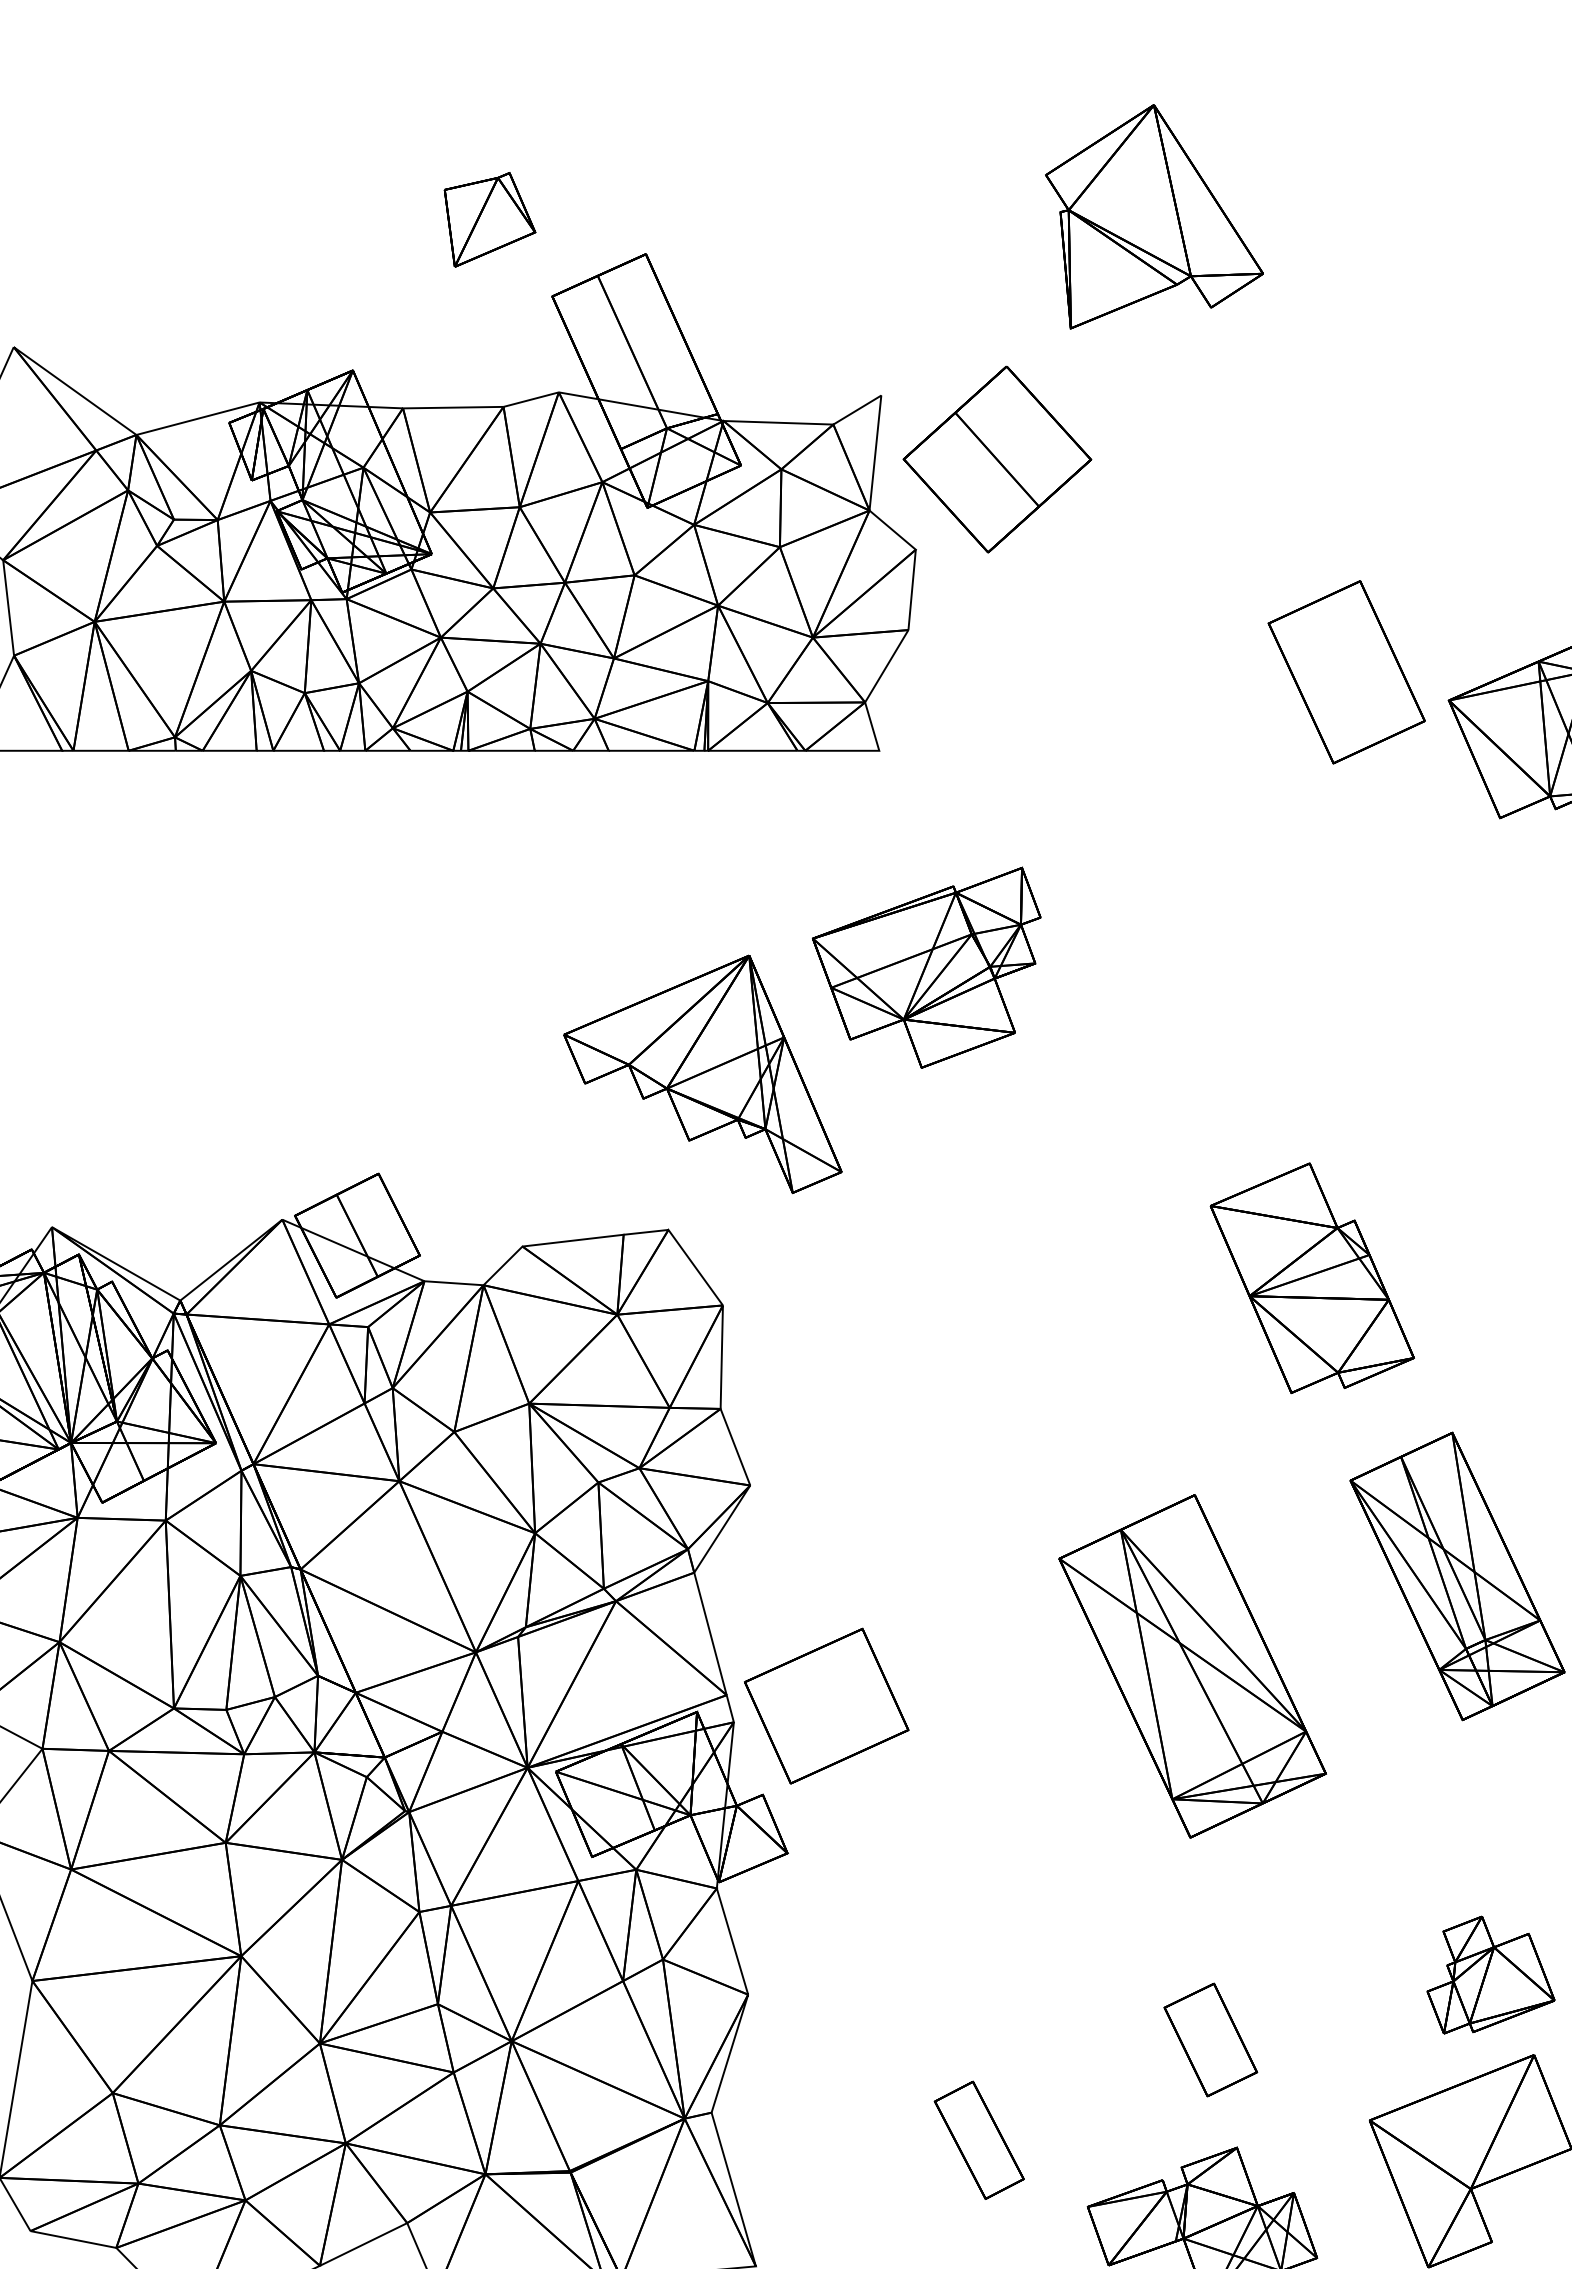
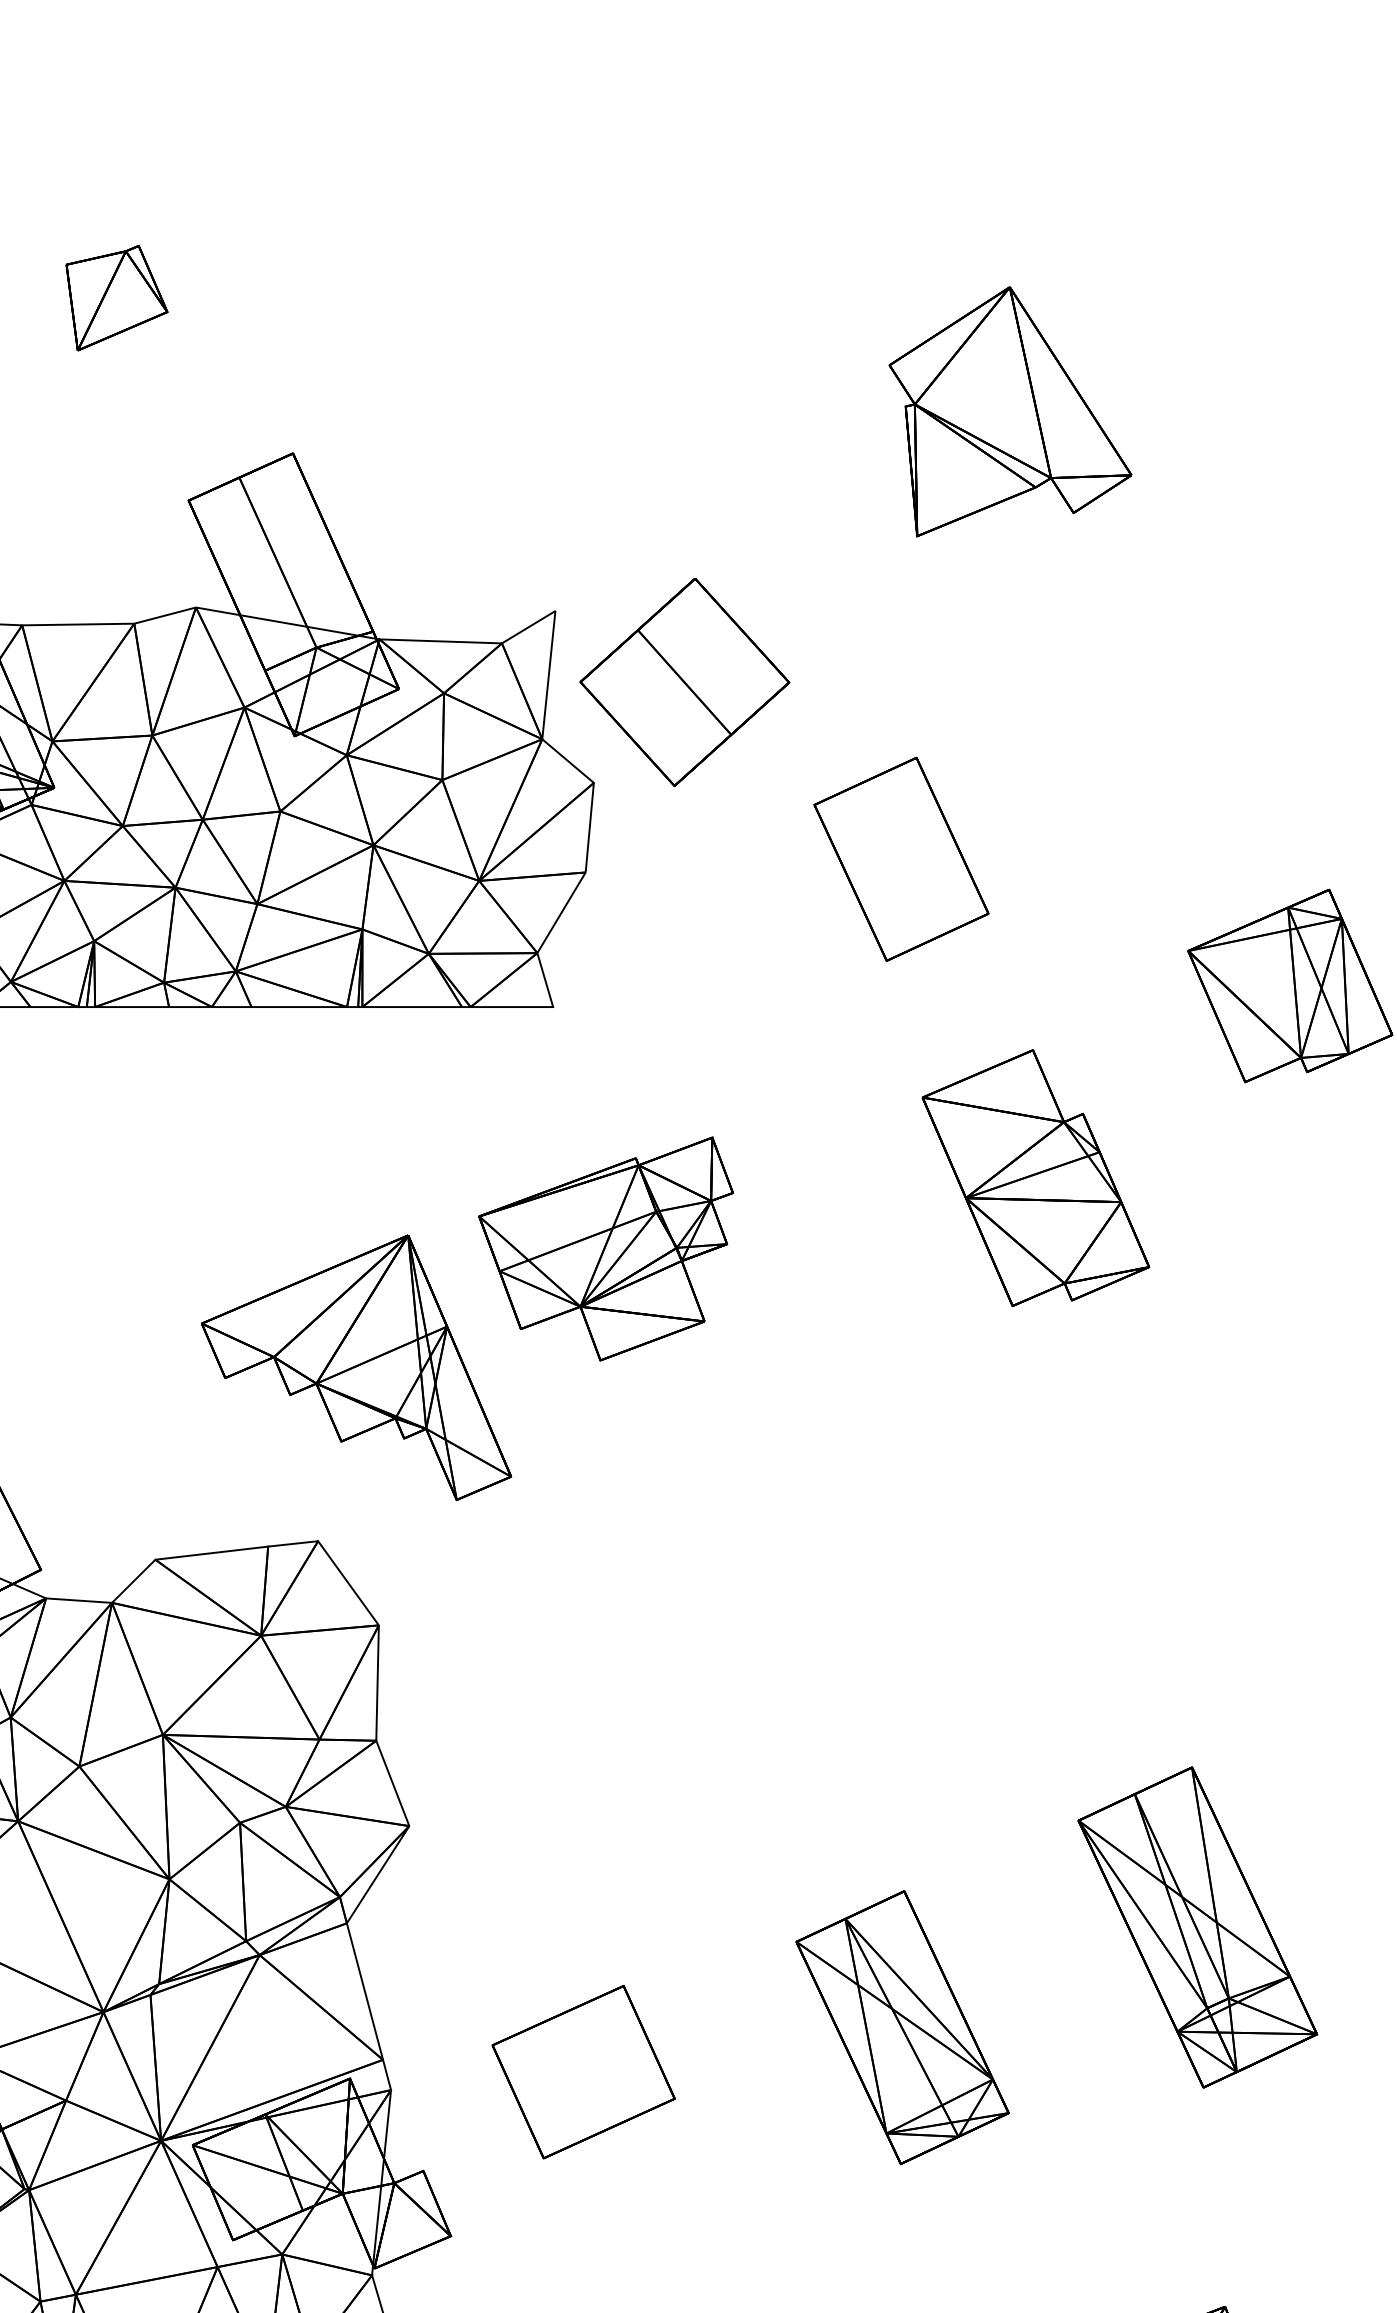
part: (1154, 216) -> (1010, 411), moved
part: (489, 219) -> (116, 297), moved
part: (1346, 672) -> (901, 859), moved
part: (1311, 1277) -> (1034, 1177), moved
part: (1192, 1665) -> (902, 2026), size x0.71
part: (826, 1705) -> (583, 2071), moved

